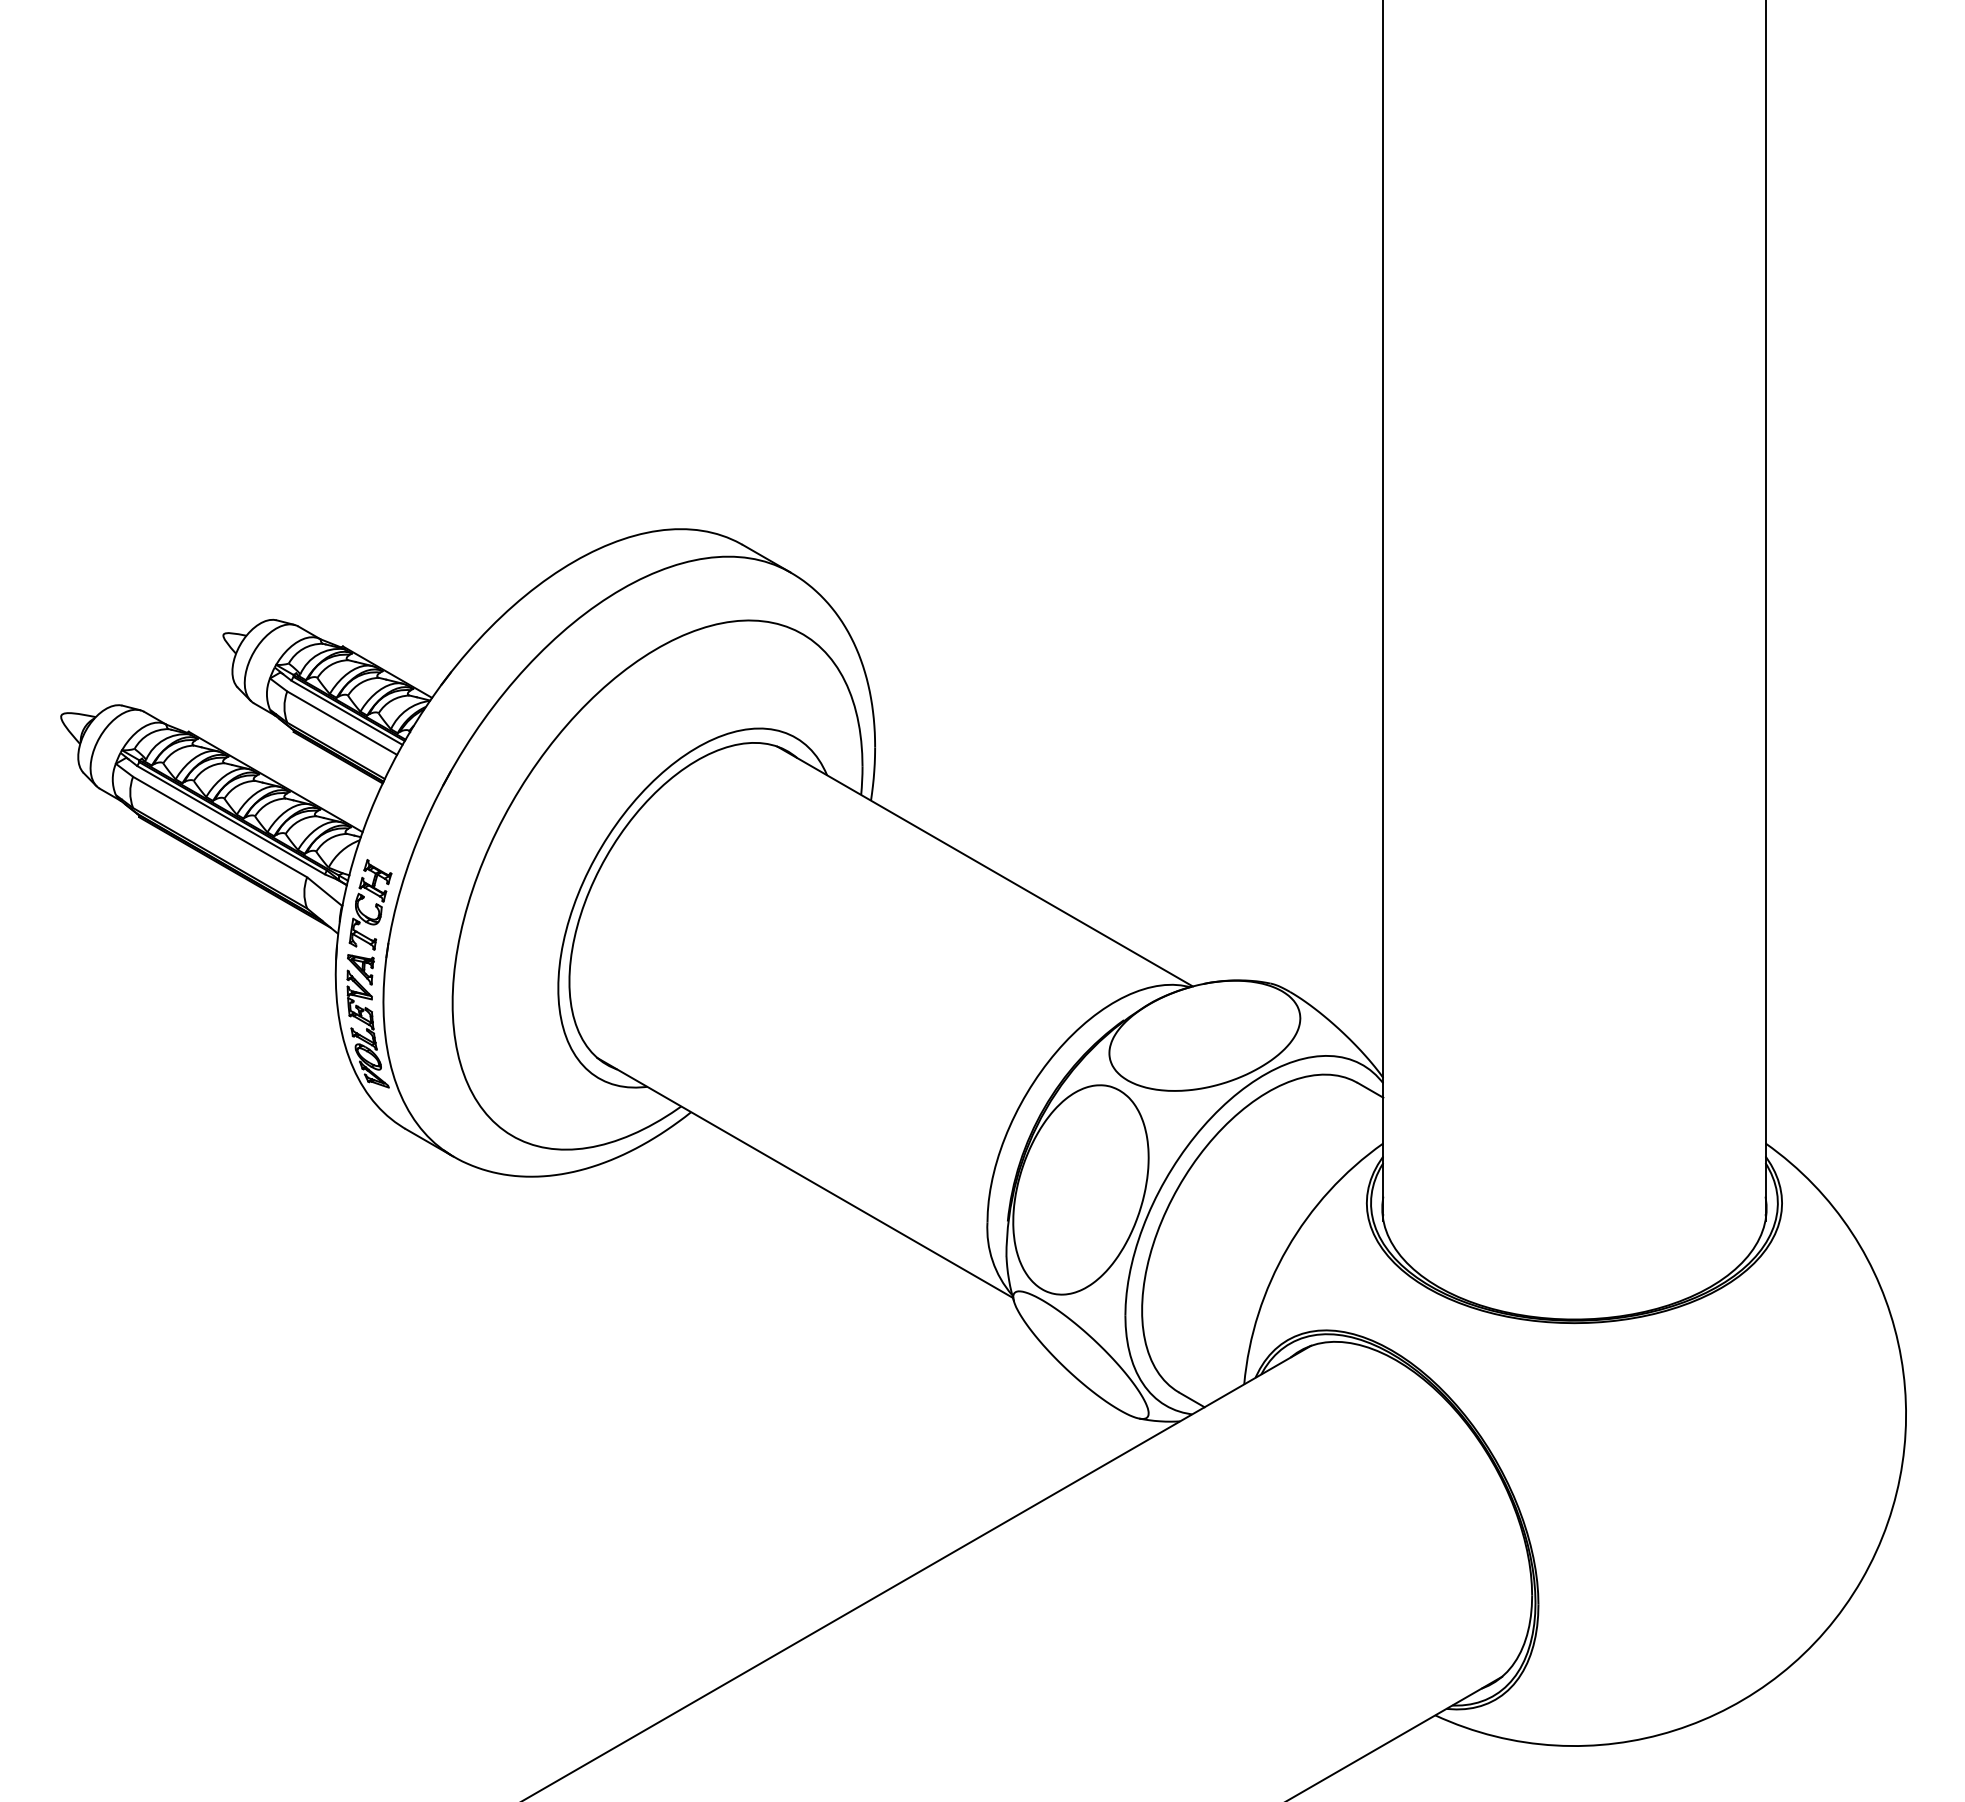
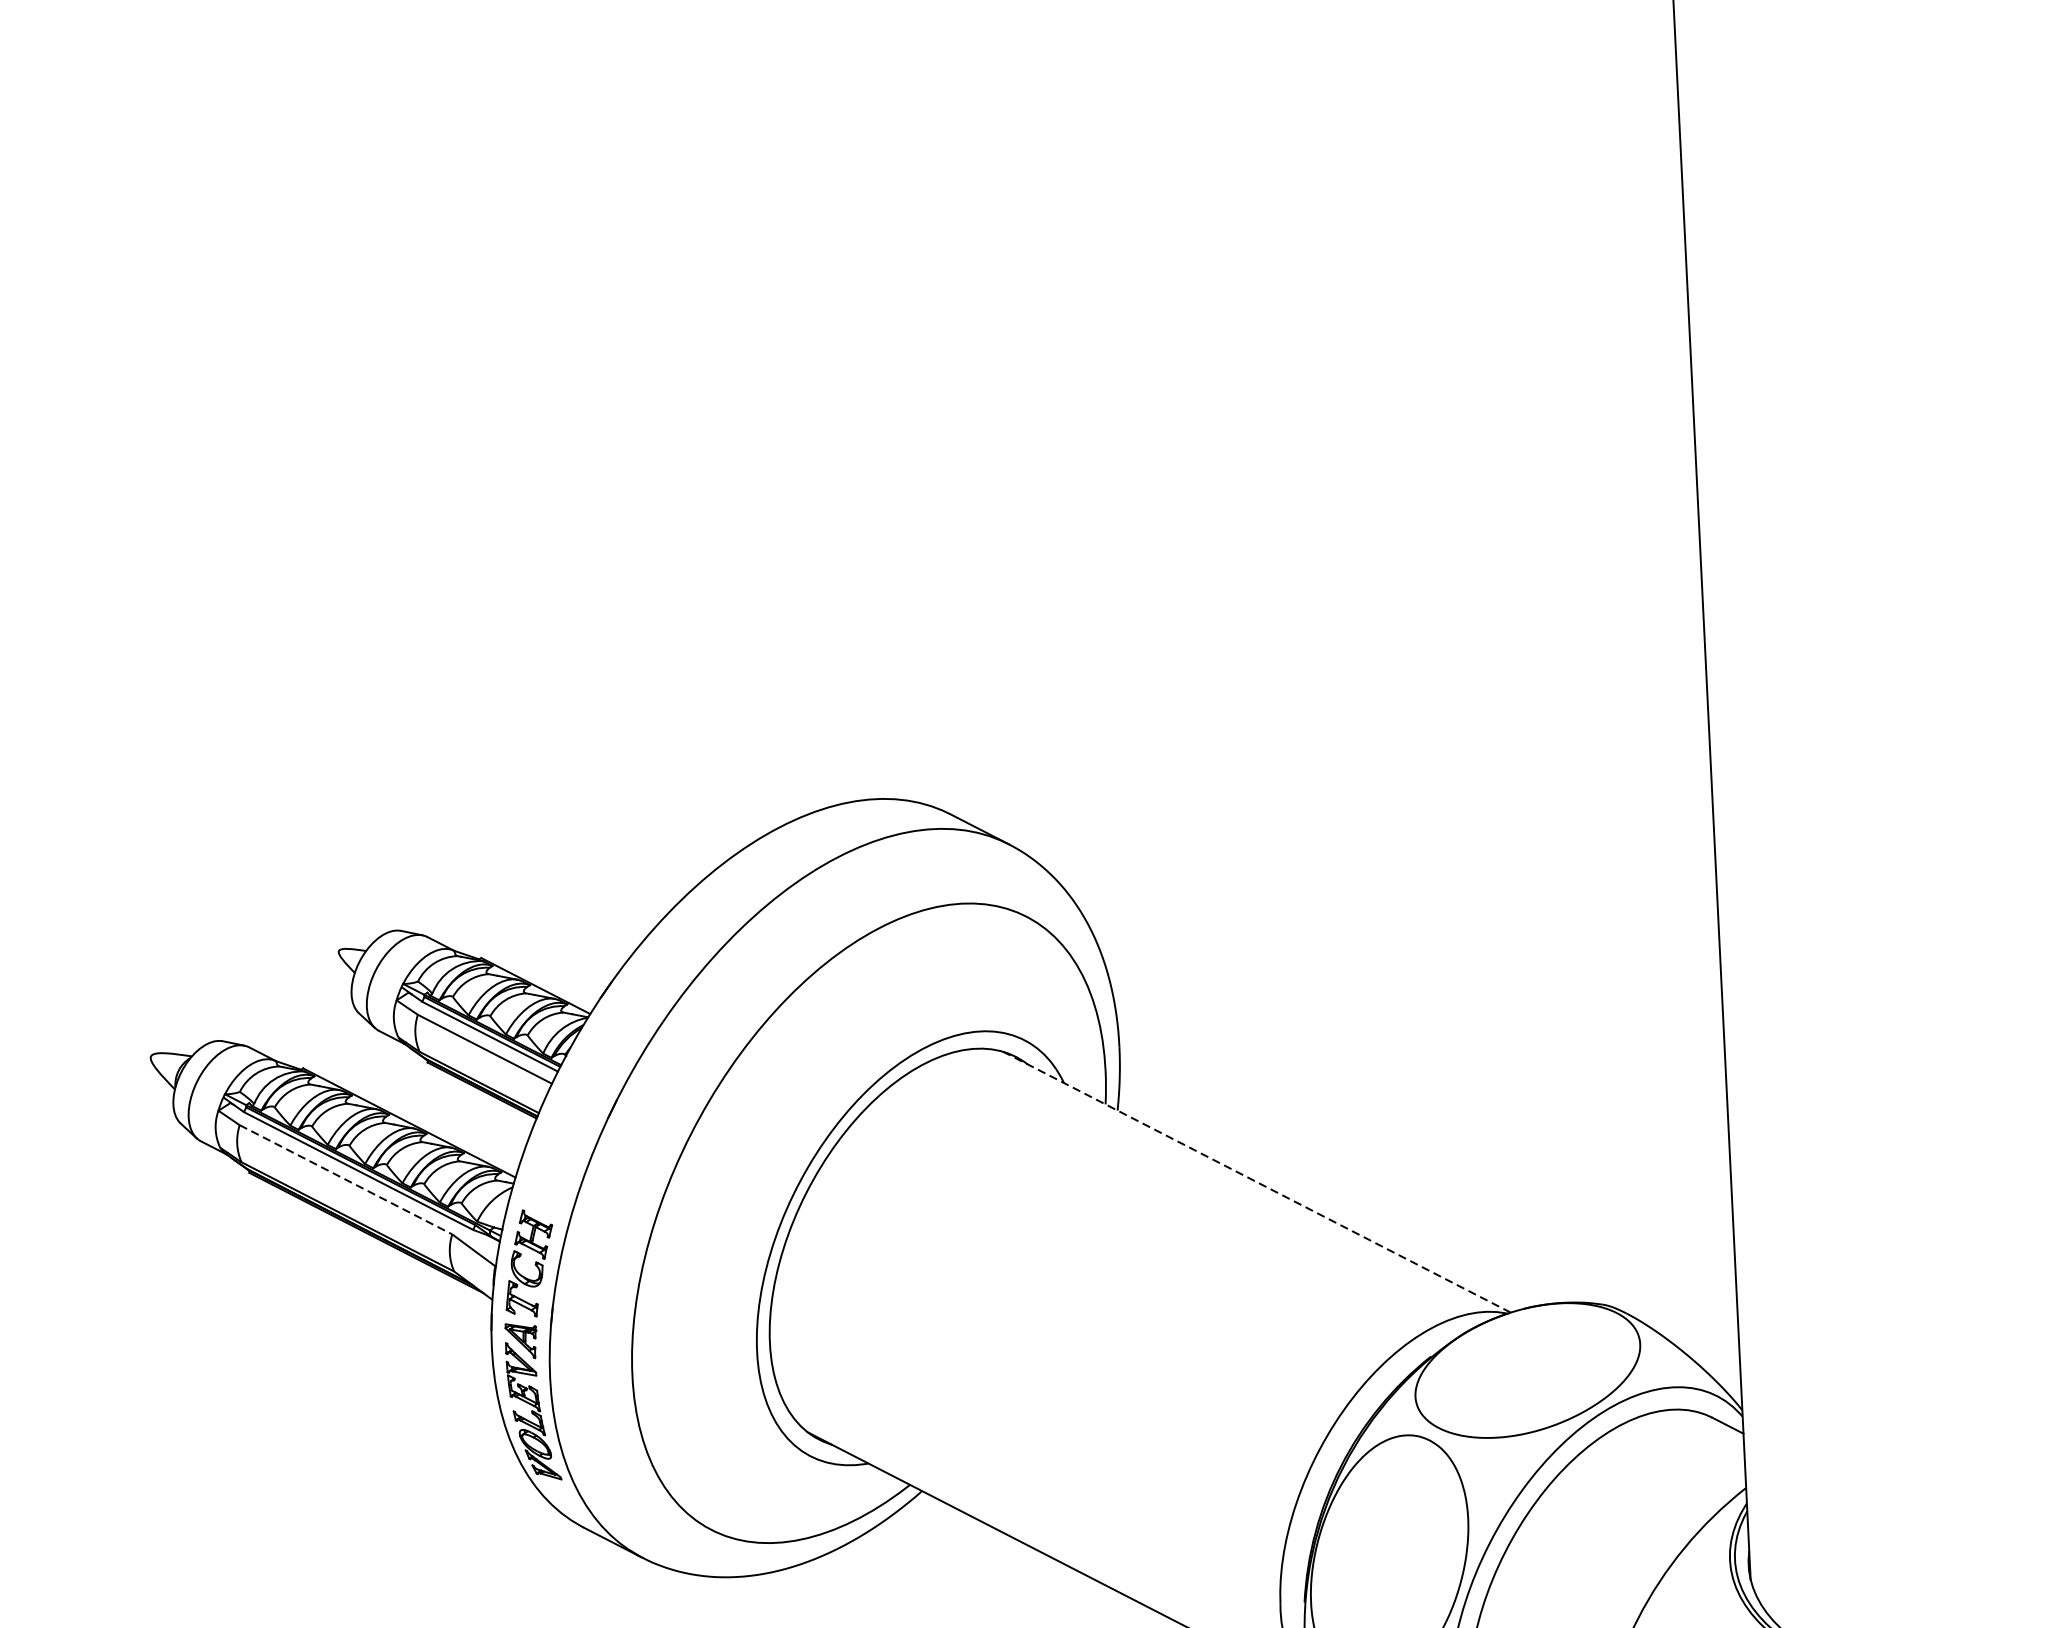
line: (220, 827) -> (346, 1180), solid -> dashed
line: (985, 866) -> (1257, 1182), solid -> dashed

